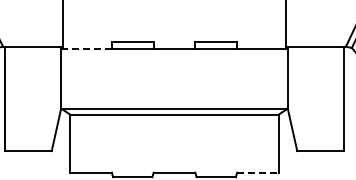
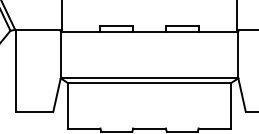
line: (87, 48) -> (81, 31), dashed -> solid
line: (257, 172) -> (214, 128), dashed -> solid

